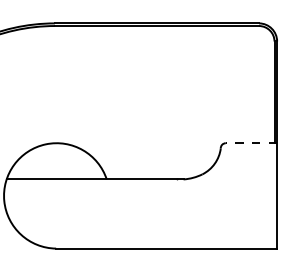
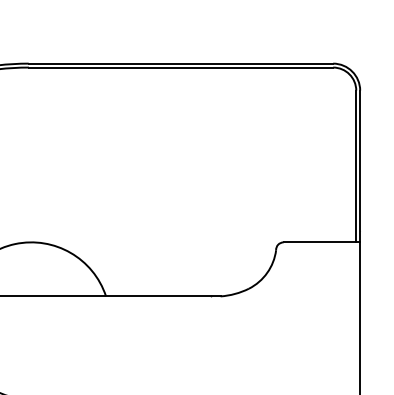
line: (251, 143) -> (321, 242), dashed -> solid

